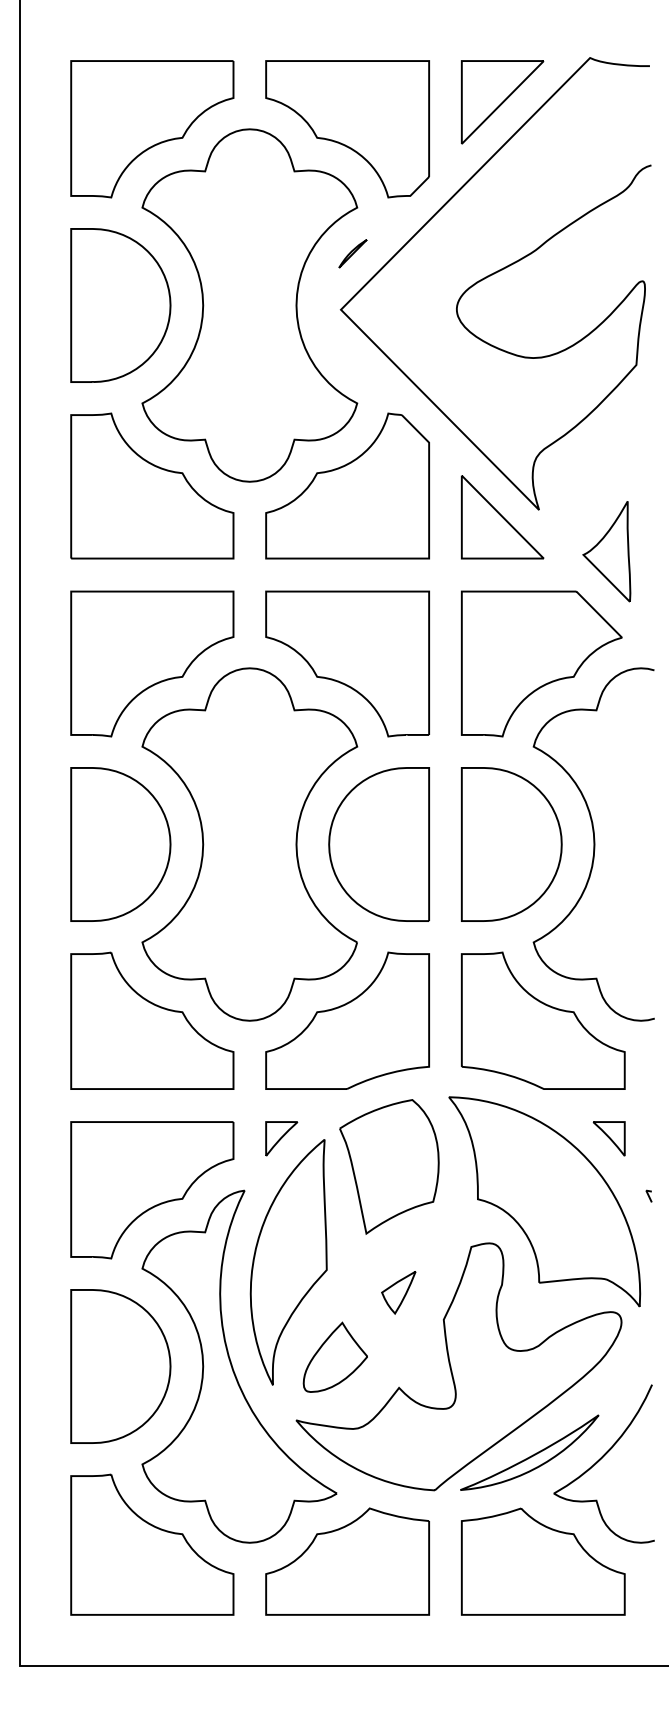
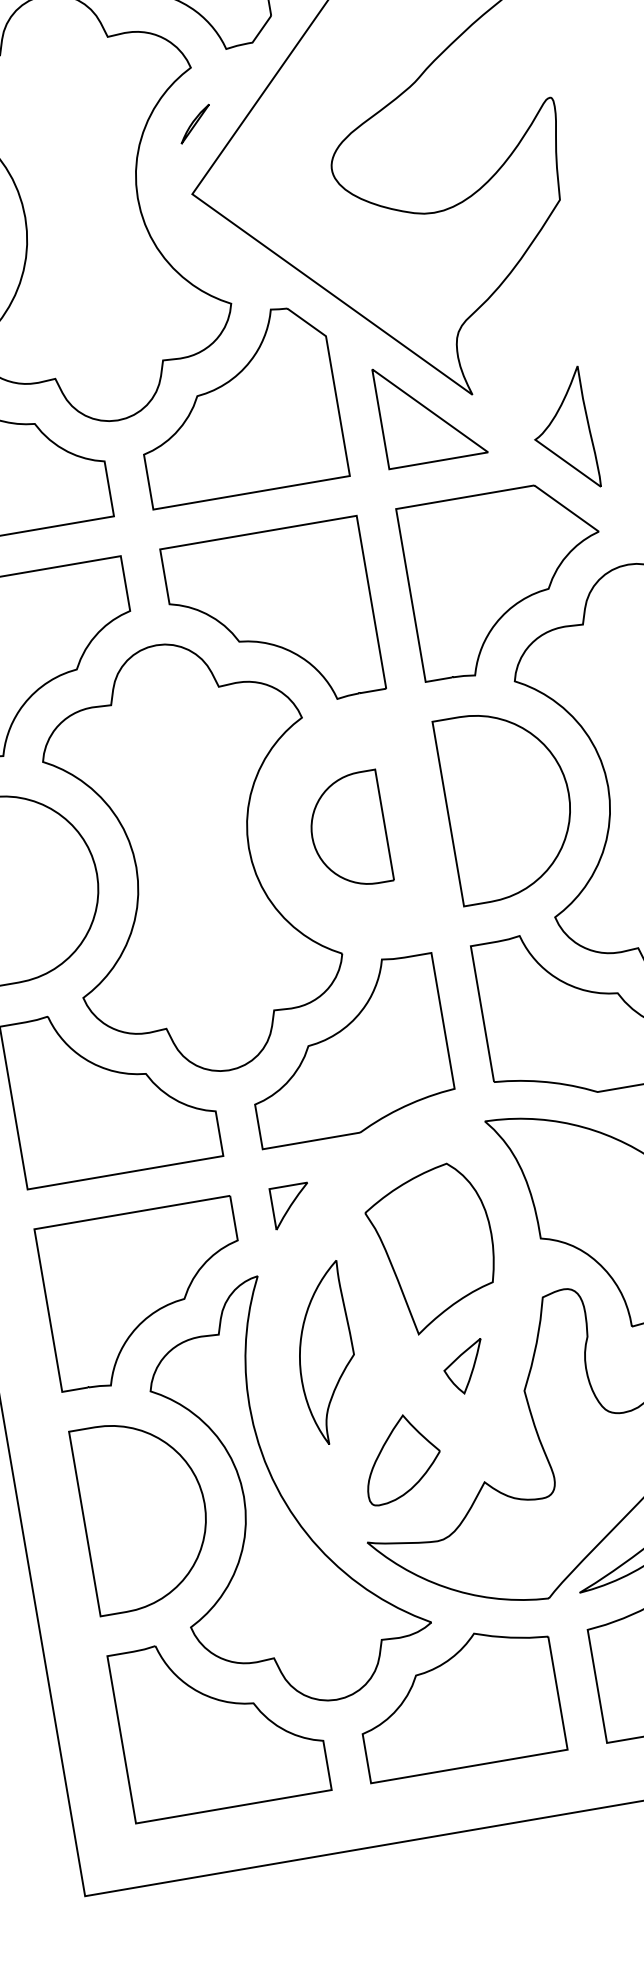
part: (378, 844) -> (347, 831), size x0.6
part: (389, 1166) -> (432, 1248), moved
part: (288, 1262) -> (325, 1353), size x0.6

